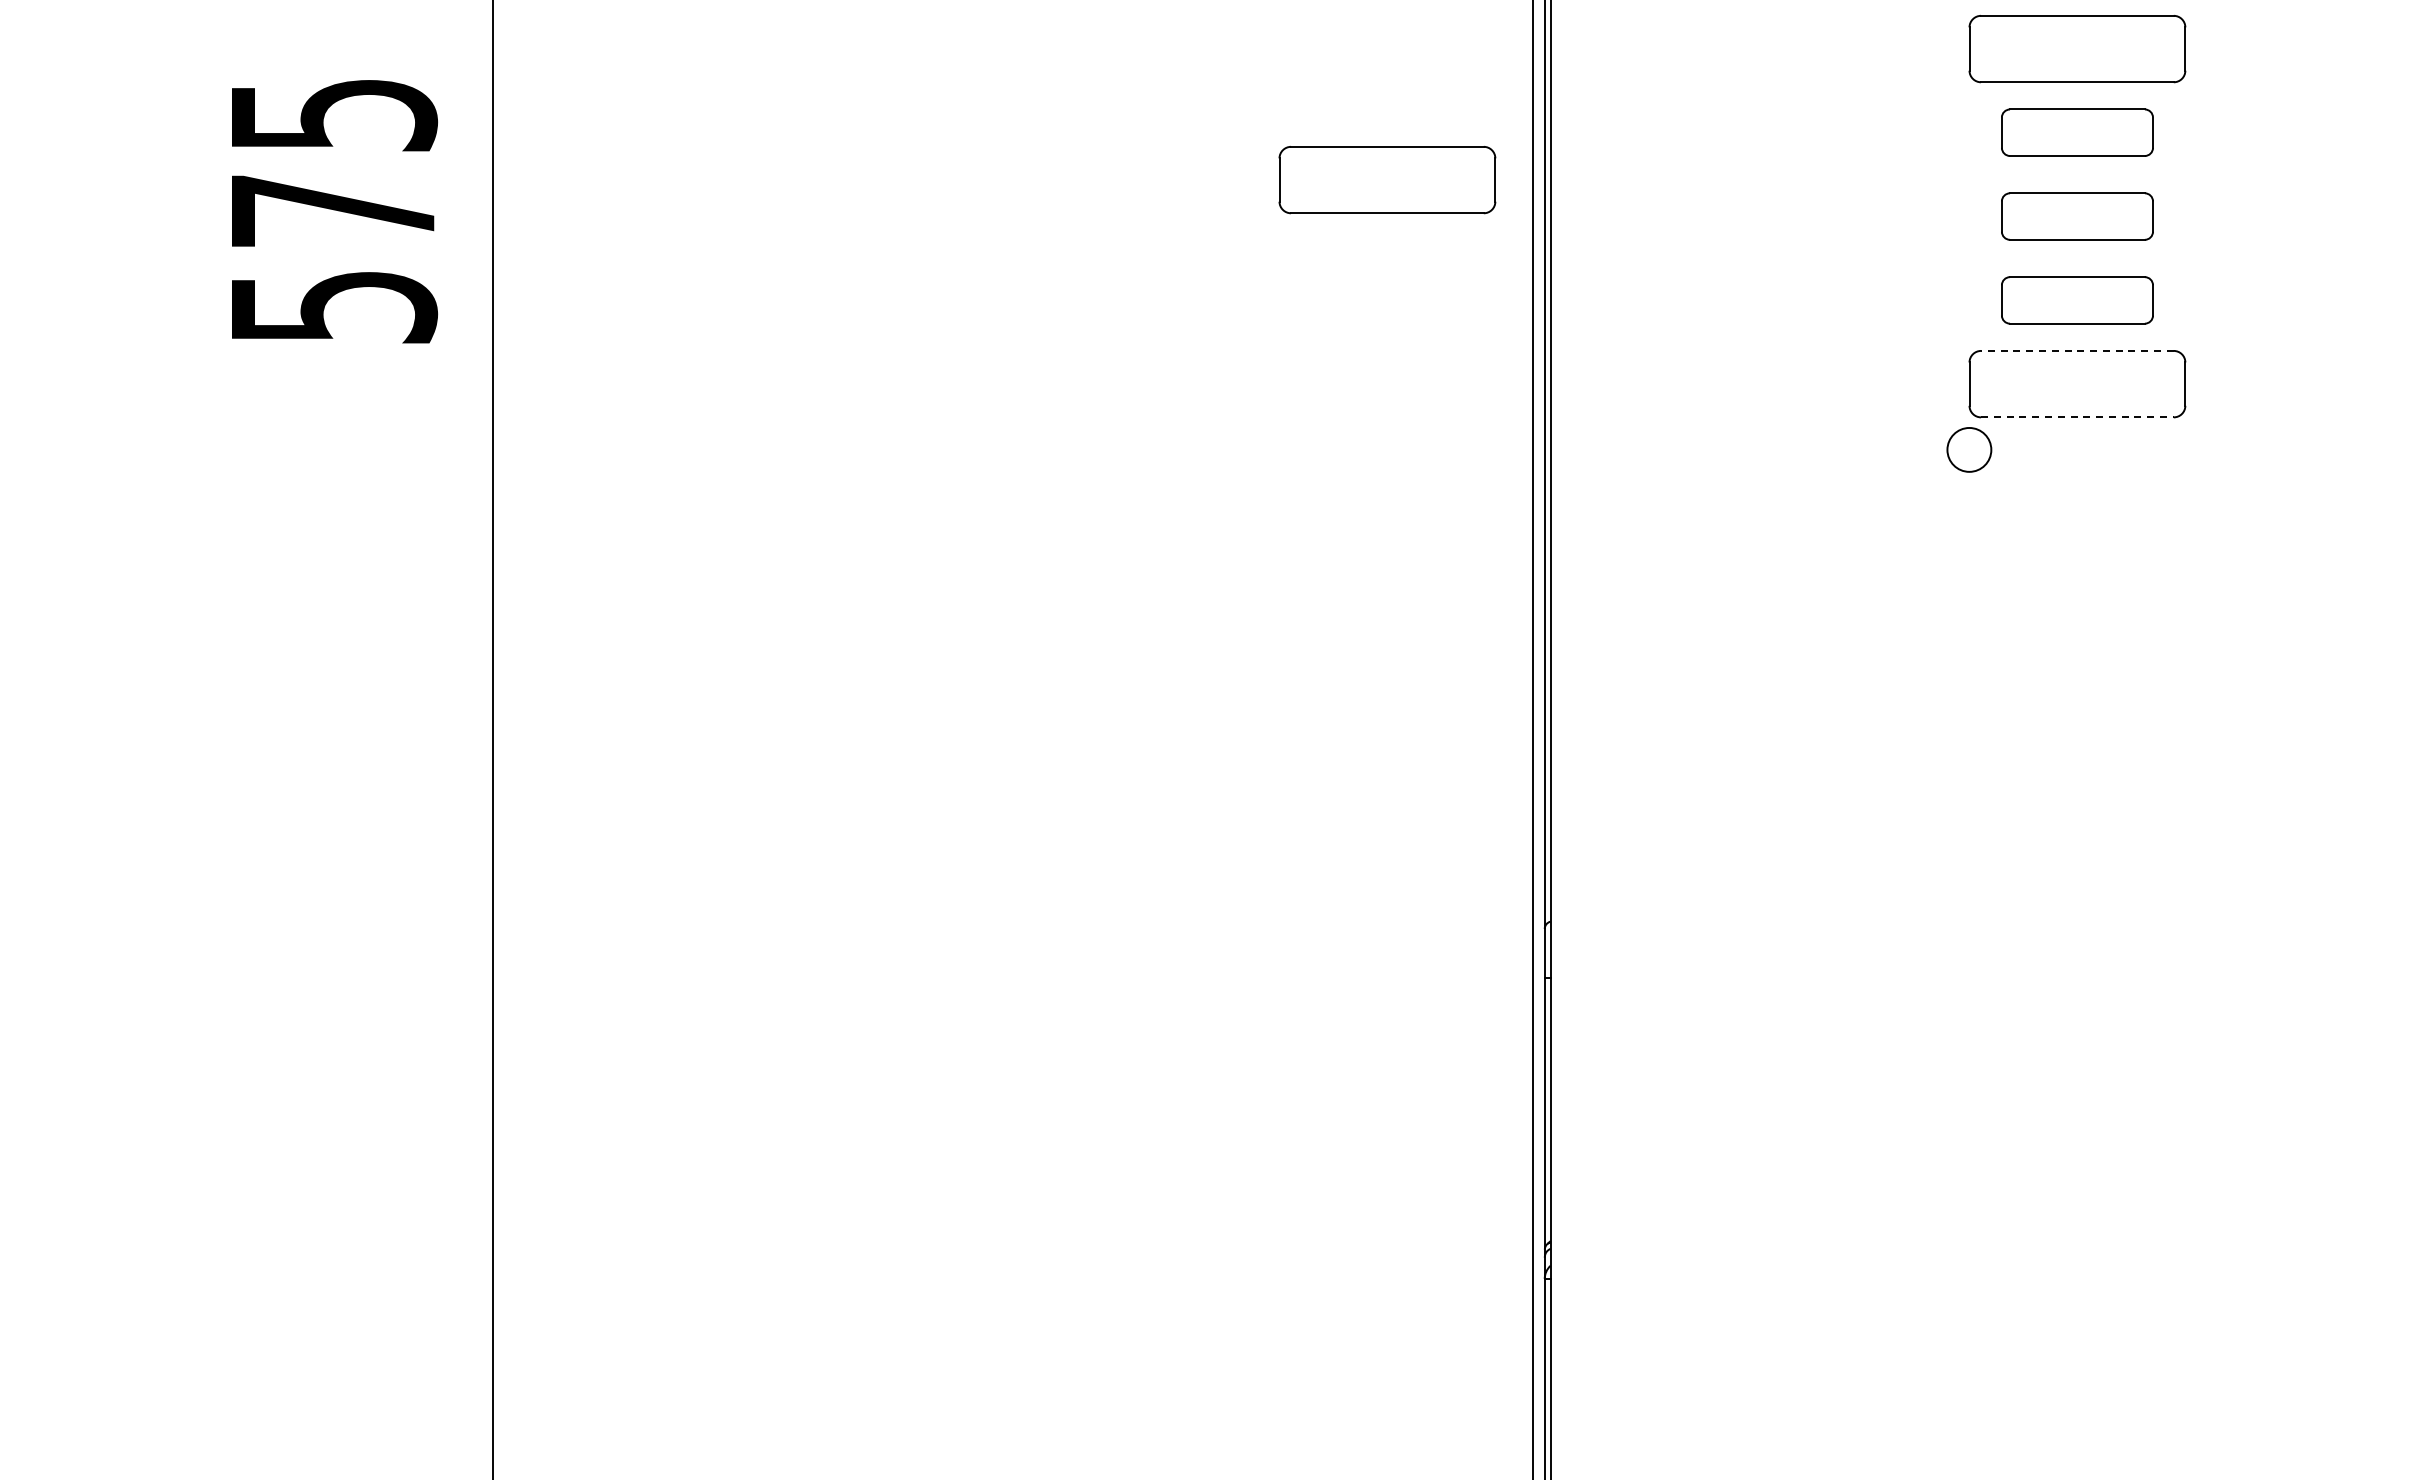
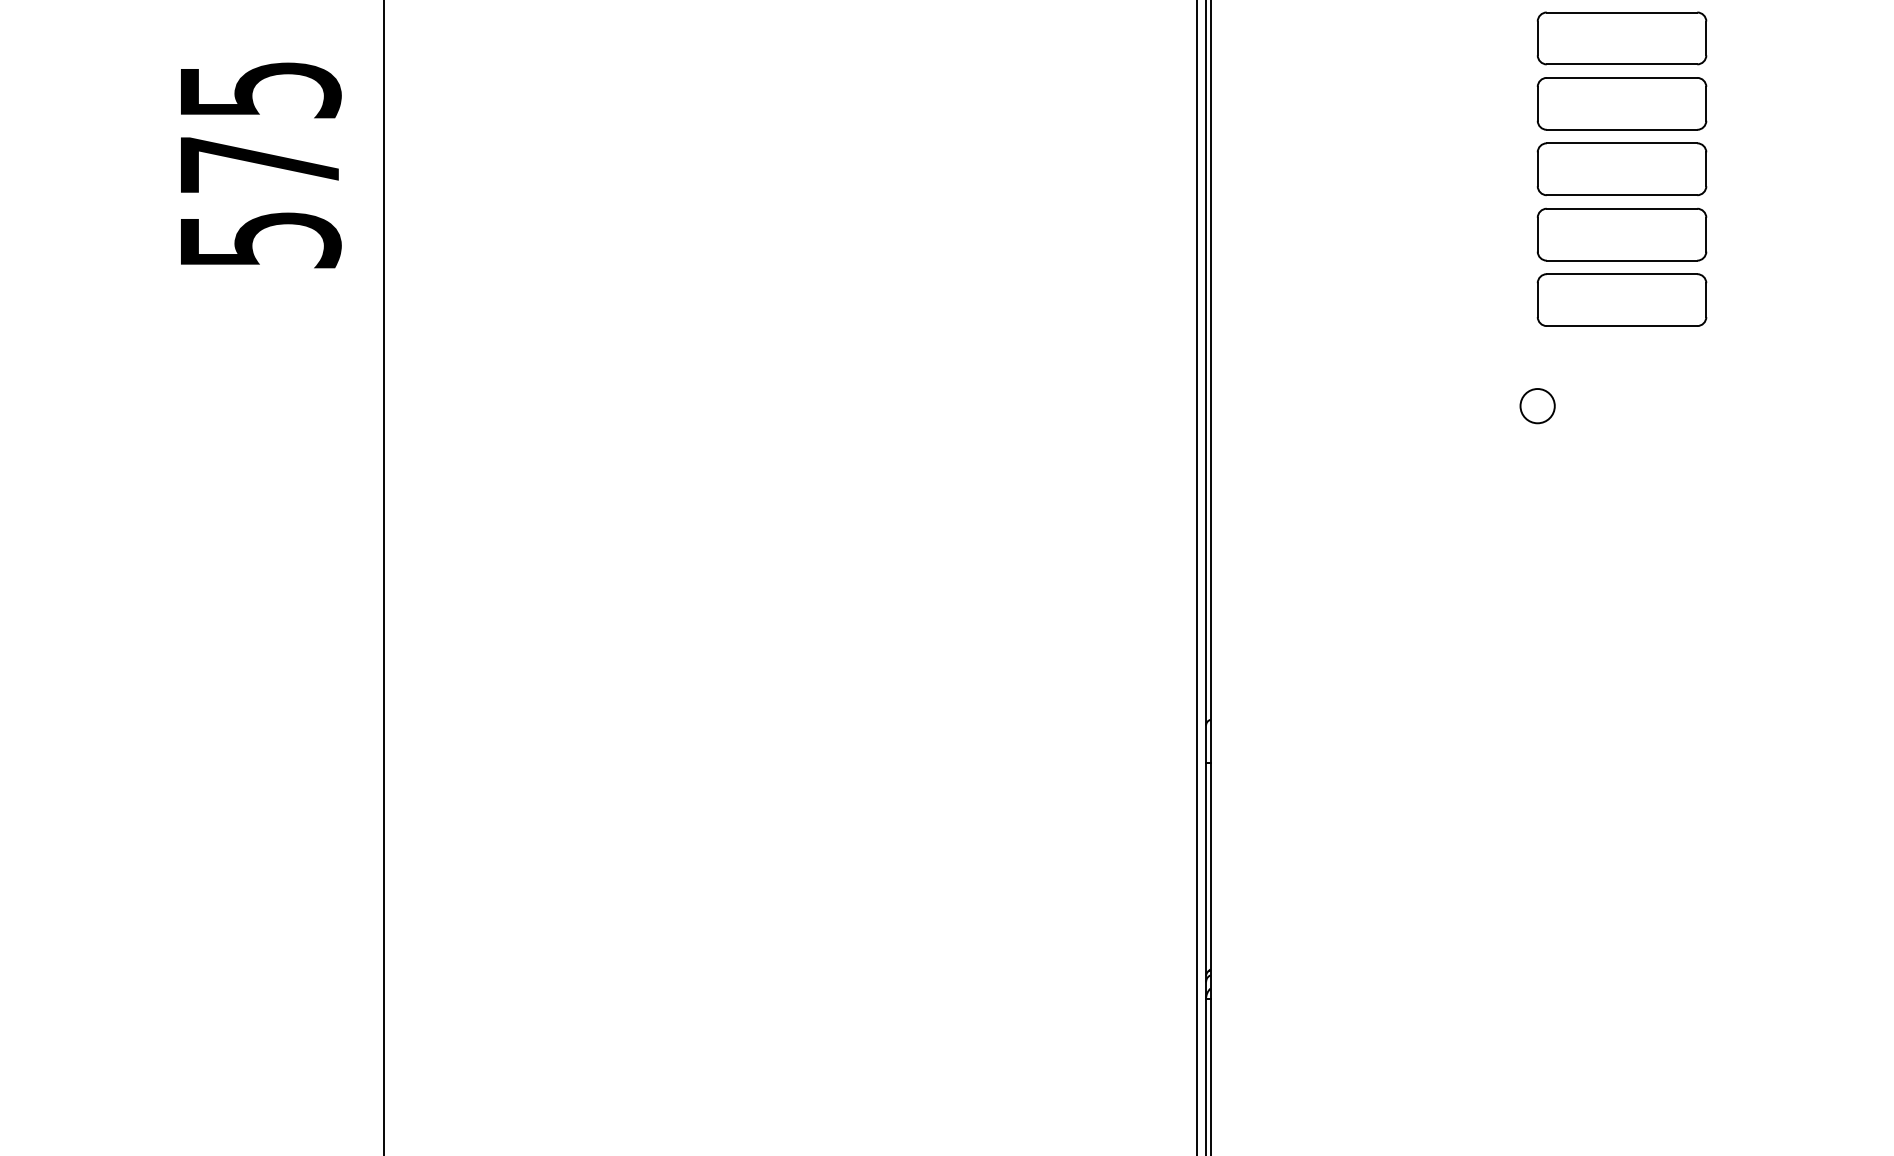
part: (2077, 132) -> (1622, 103), size x1.43
part: (1387, 180) -> (1083, 141), removed
part: (2077, 216) -> (1622, 169), size x1.43
part: (2077, 300) -> (1622, 234), size x1.43
line: (2076, 350) -> (1621, 273), dashed -> solid
line: (2077, 417) -> (1622, 326), dashed -> solid
circle: (1969, 449) -> (1537, 405), moved

